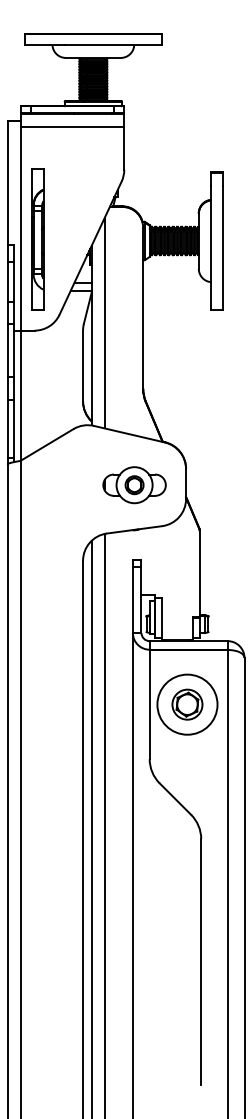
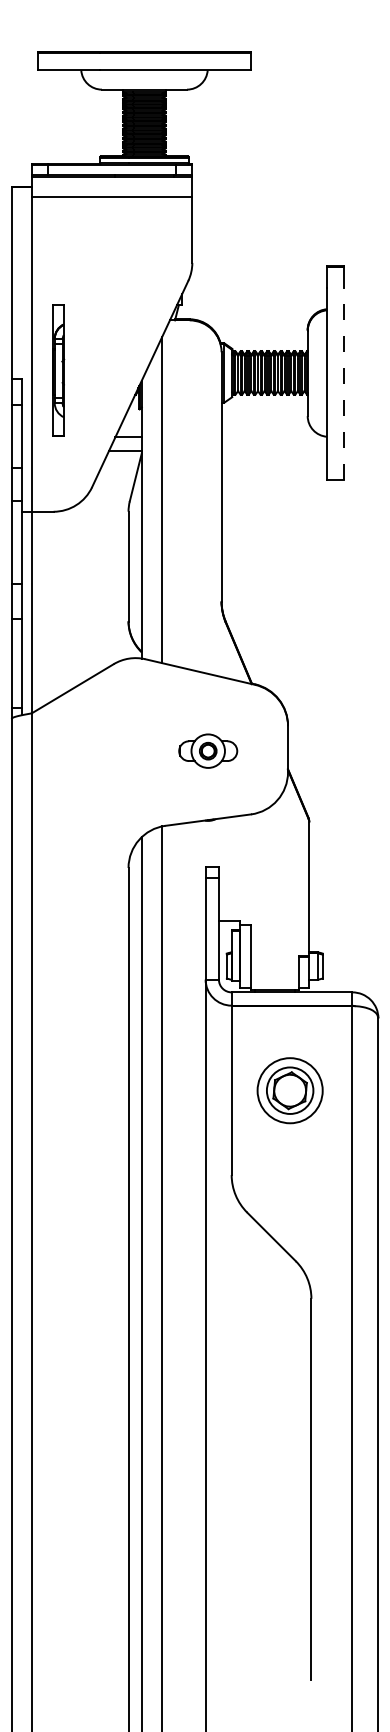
part: (37, 239) -> (58, 370), size x0.6
line: (222, 247) -> (344, 383), solid -> dashed
part: (134, 485) -> (208, 751), size x0.6
circle: (187, 704) -> (290, 1090), size x0.7

